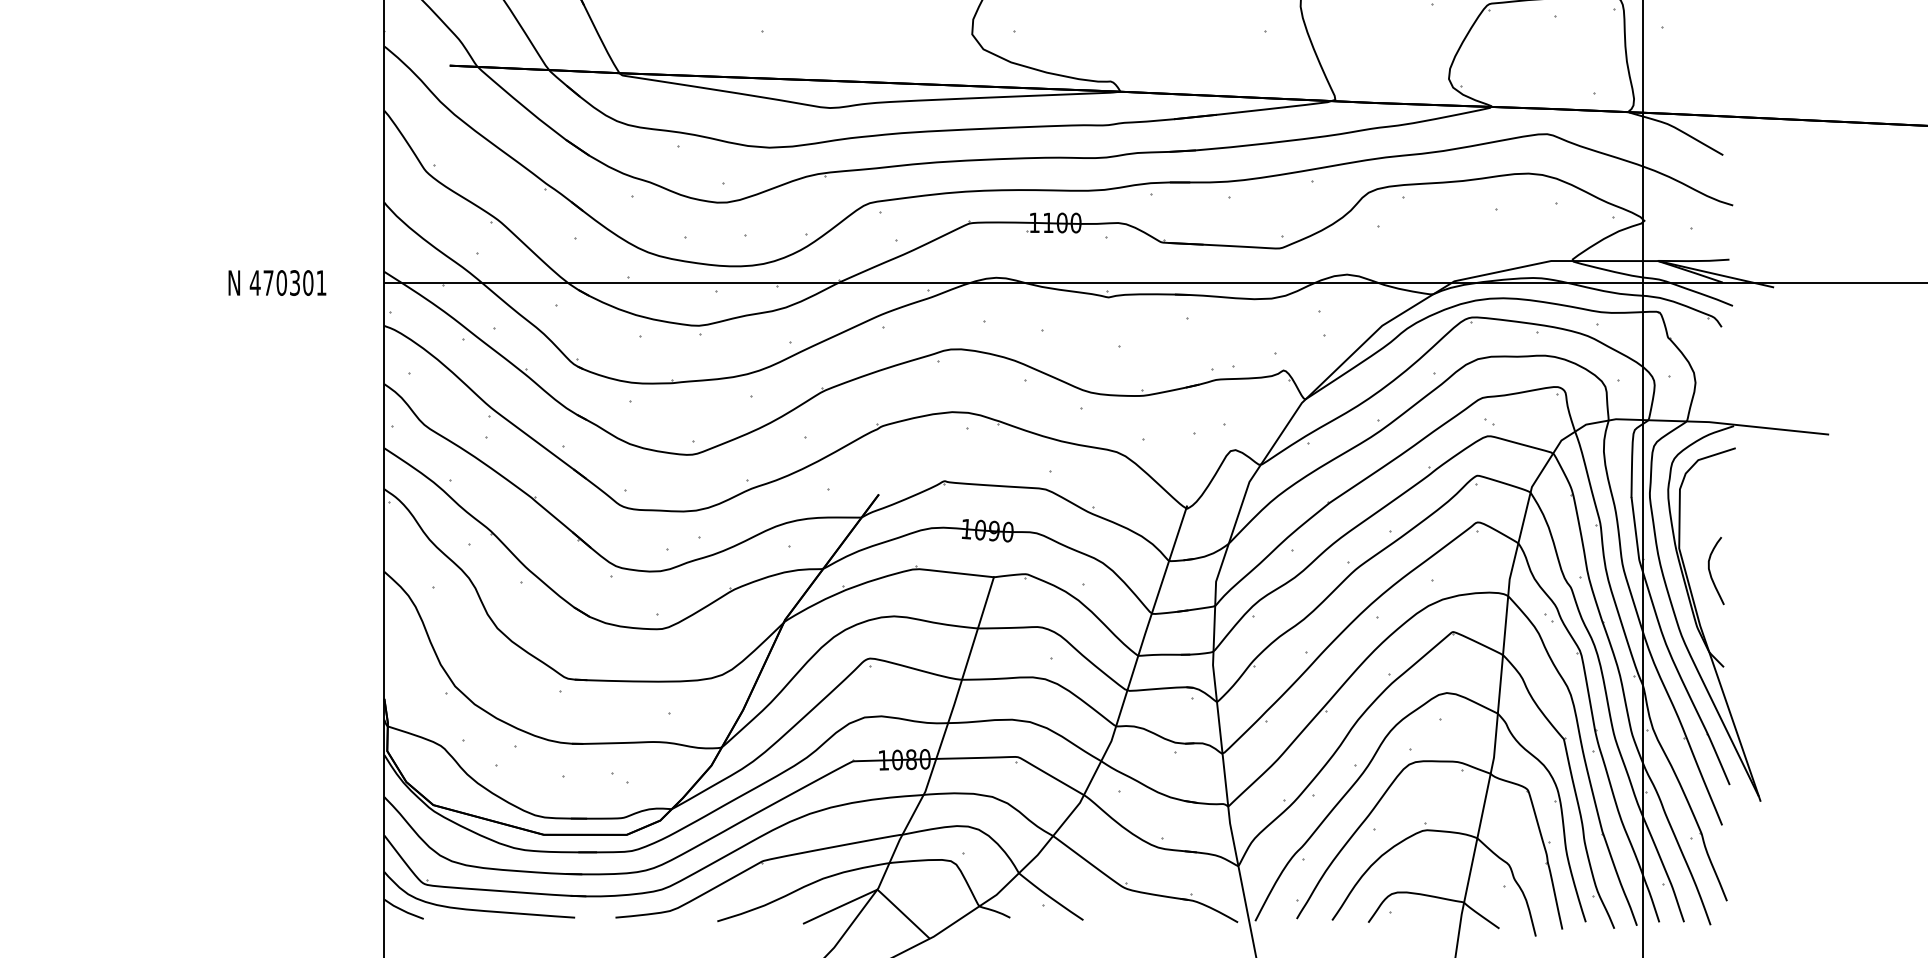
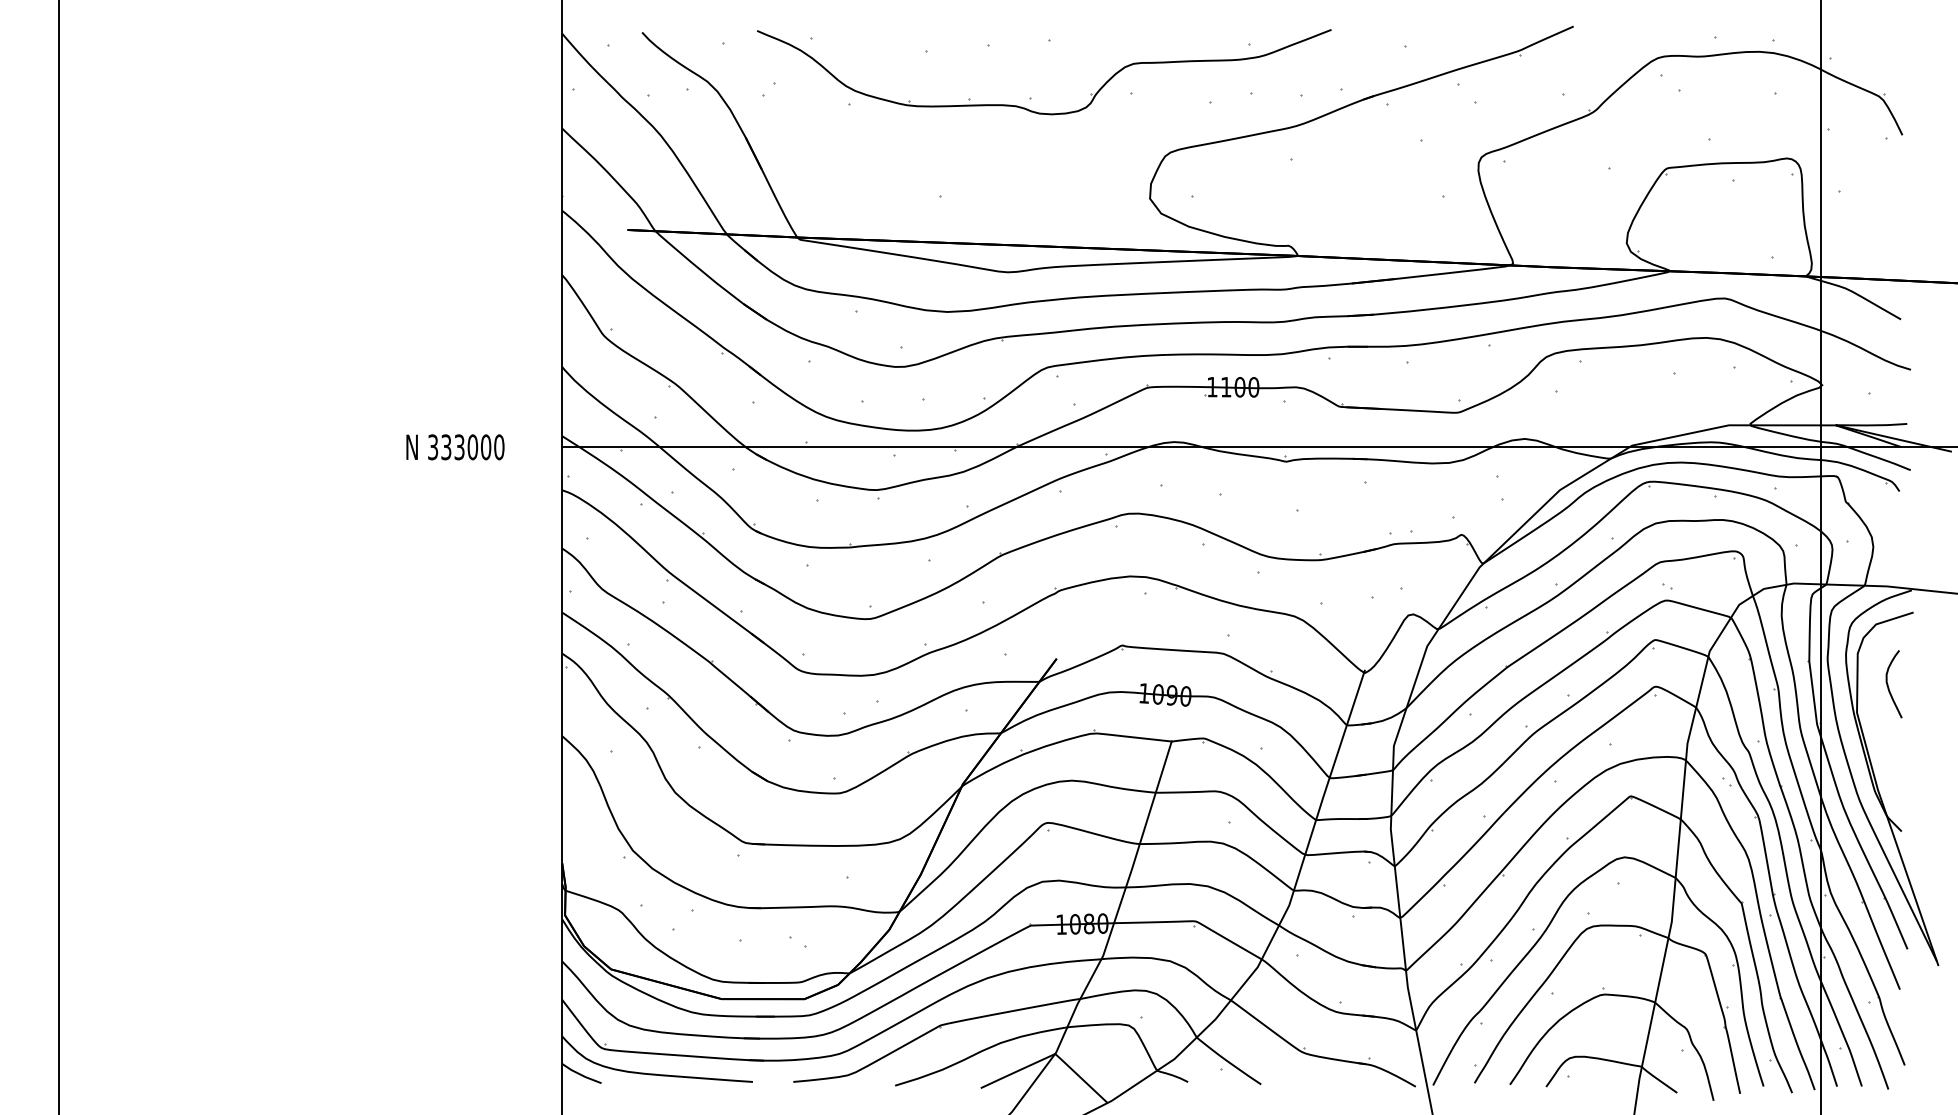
text: (287, 283) -> (465, 447), 470301 -> 333000
curve: (1710, 571) -> (1888, 684), moved

